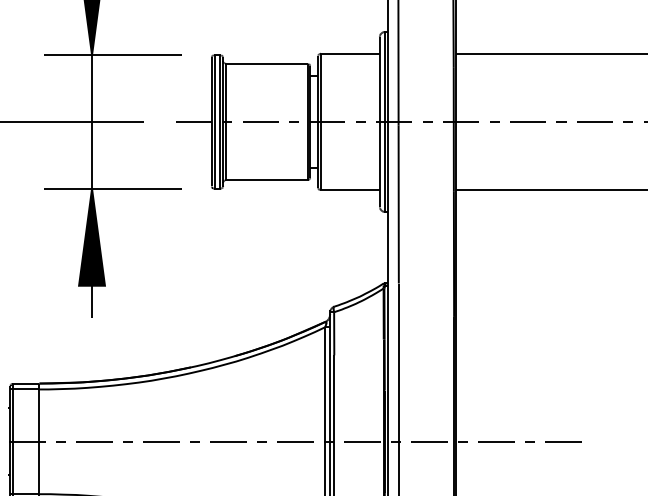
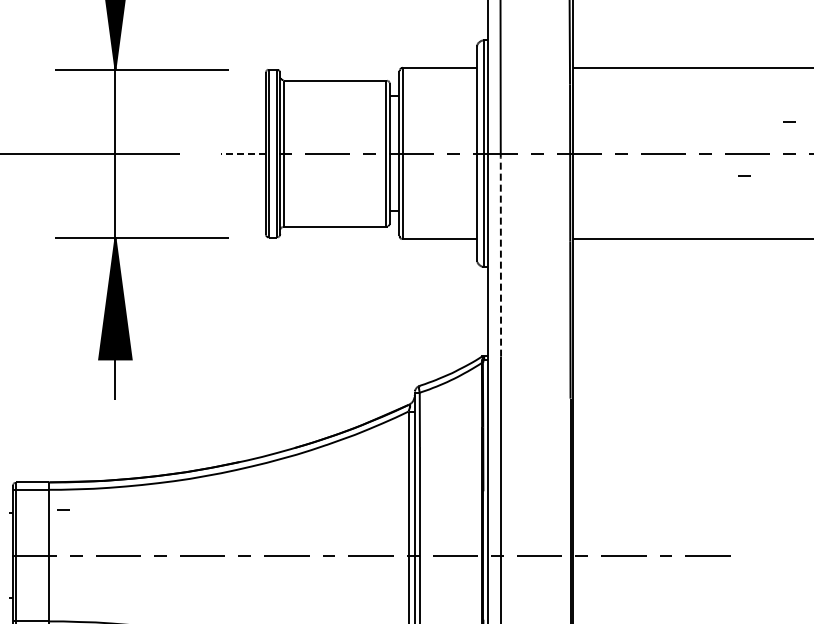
line: (628, 96) -> (789, 121), added
line: (193, 121) -> (243, 153), solid -> dashed
line: (592, 139) -> (744, 175), added
line: (398, 203) -> (500, 256), solid -> dashed
line: (50, 405) -> (63, 509), added

